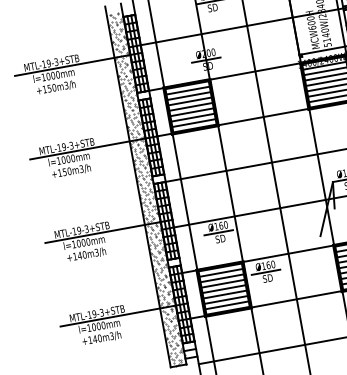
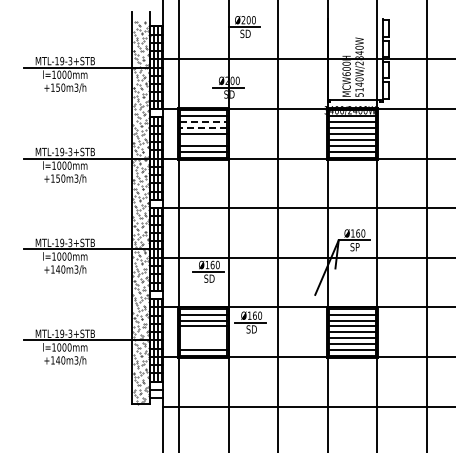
line: (188, 96) -> (203, 122), solid -> dashed
line: (189, 101) -> (203, 128), solid -> dashed
line: (191, 111) -> (203, 139), removed
line: (224, 289) -> (203, 332), removed
line: (225, 294) -> (203, 338), removed
line: (226, 300) -> (203, 344), removed

